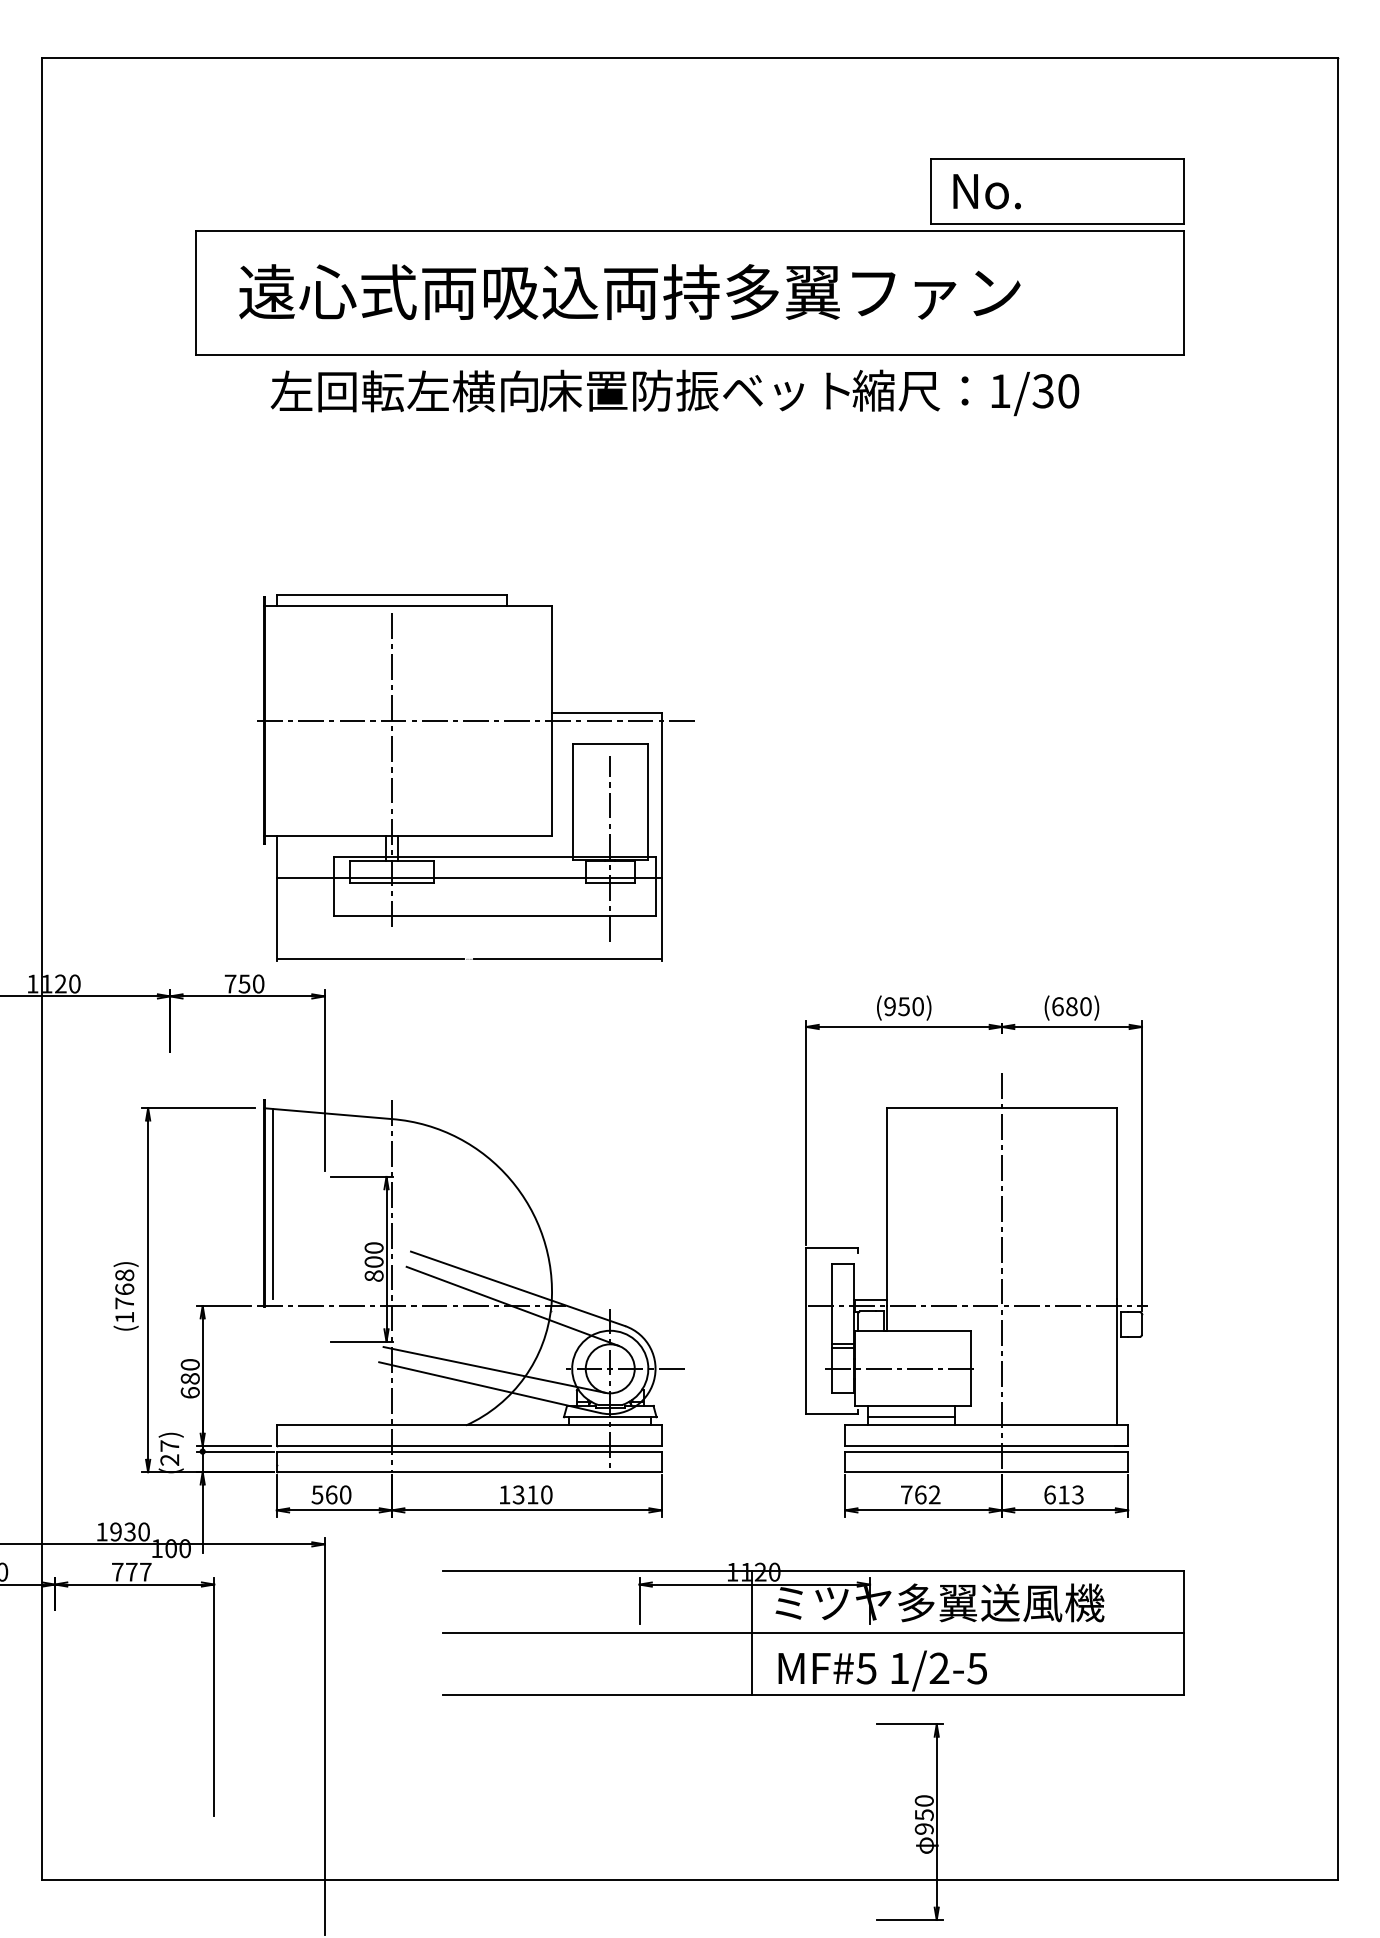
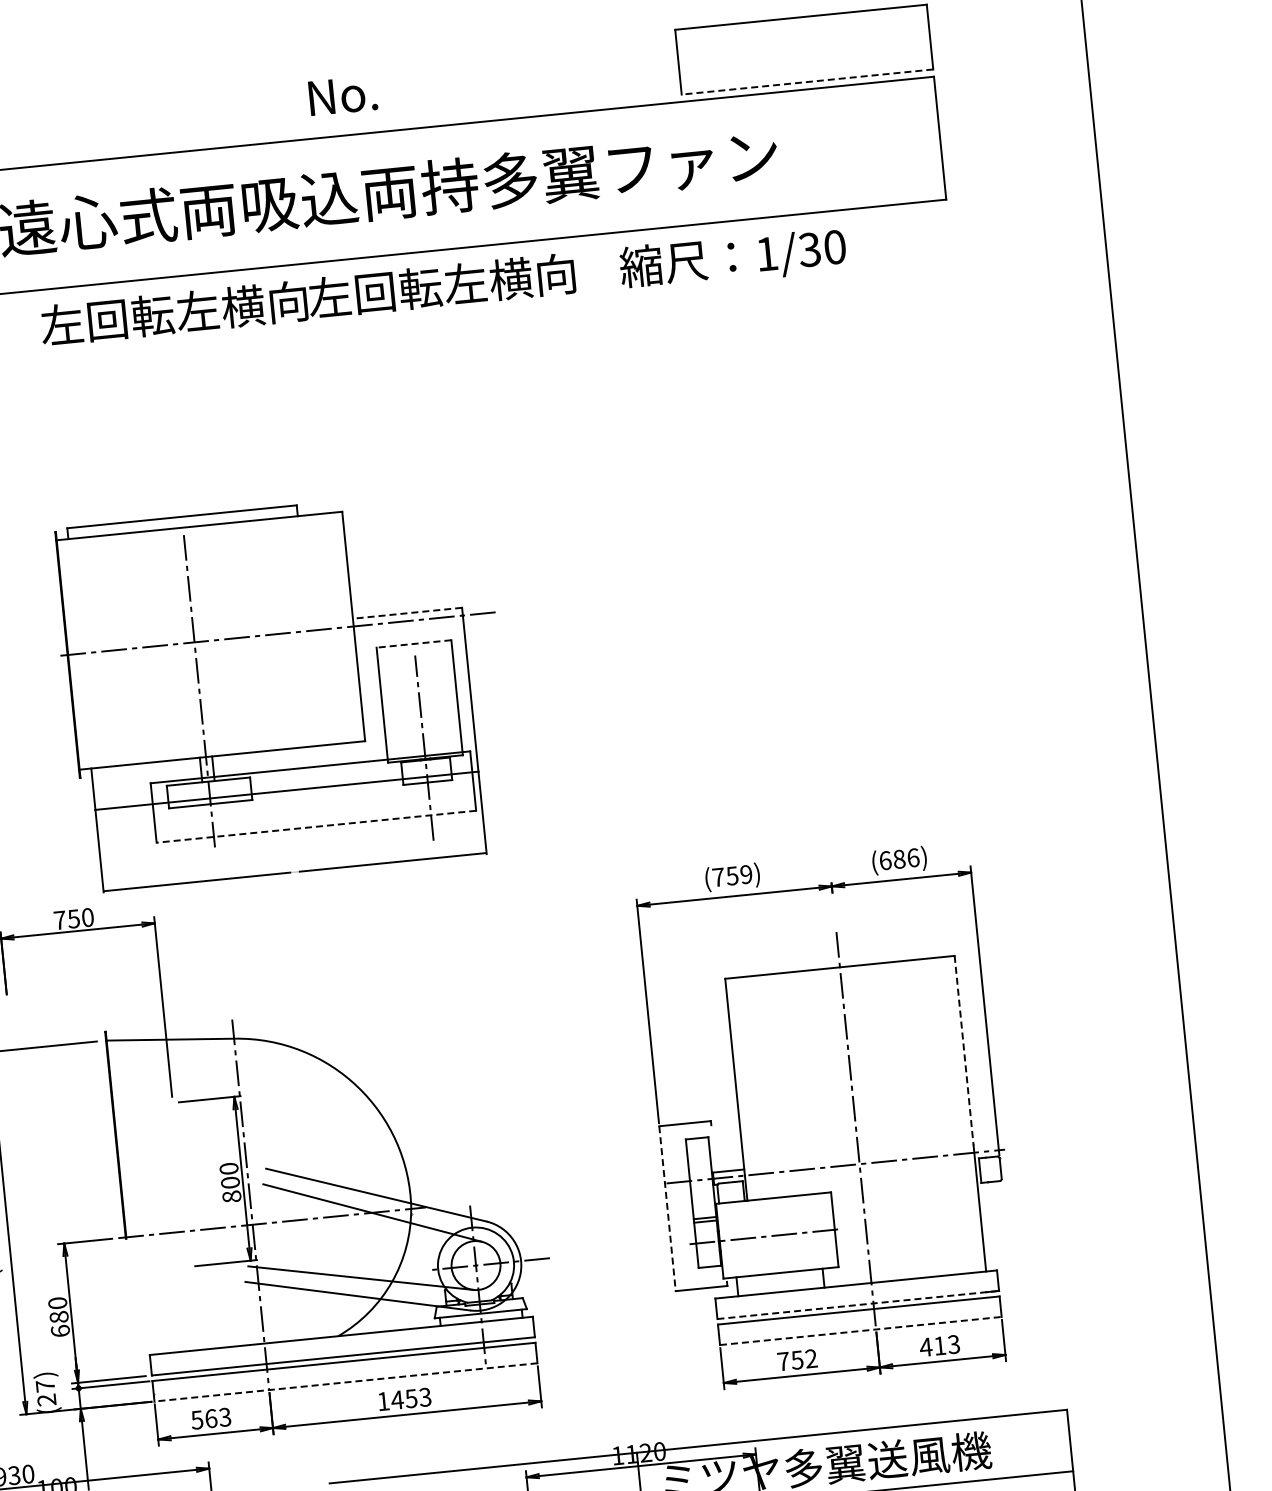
text: (986, 191) -> (342, 95), moved
line: (1057, 224) -> (807, 82), solid -> dashed
text: (694, 390) -> (462, 283), 床置防振ベット -> 左回転左横向
line: (606, 712) -> (407, 612), solid -> dashed
line: (610, 744) -> (414, 644), solid -> dashed
line: (494, 916) -> (315, 826), solid -> dashed
text: (903, 1006) -> (731, 875), (950) -> (759)
text: (1085, 1006) -> (912, 857), (680) -> (686)
line: (272, 1203) -> (123, 1134), removed
line: (1117, 1203) -> (964, 1050), solid -> dashed
line: (806, 1331) -> (667, 1208), solid -> dashed
line: (911, 1417) -> (780, 1284), removed
line: (986, 1446) -> (858, 1305), solid -> dashed
line: (468, 1472) -> (345, 1382), solid -> dashed
line: (986, 1472) -> (860, 1331), solid -> dashed
text: (345, 1494) -> (225, 1416), 560 -> 563
text: (532, 1494) -> (411, 1398), 1310 -> 1453
text: (920, 1494) -> (797, 1359), 762 -> 752
text: (1049, 1494) -> (925, 1346), 613 -> 413

